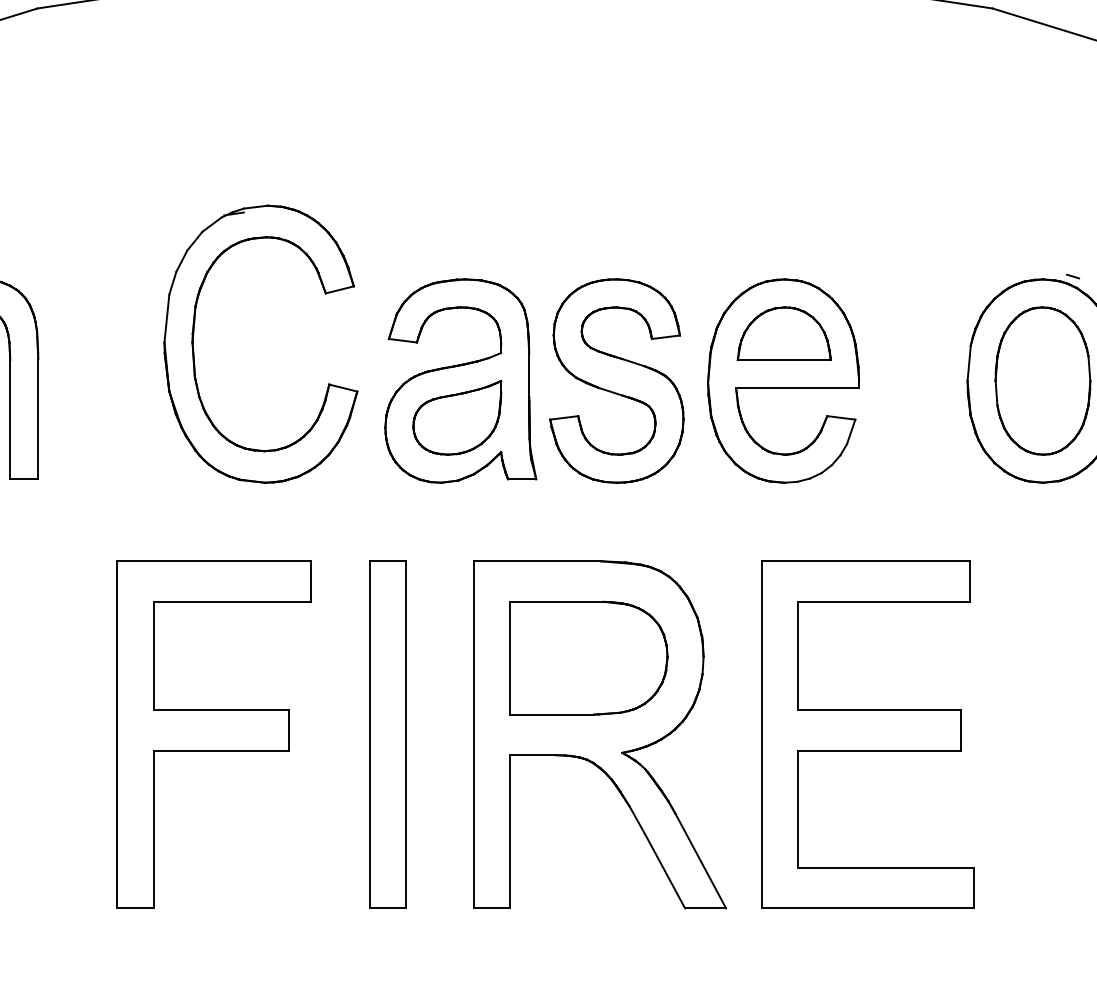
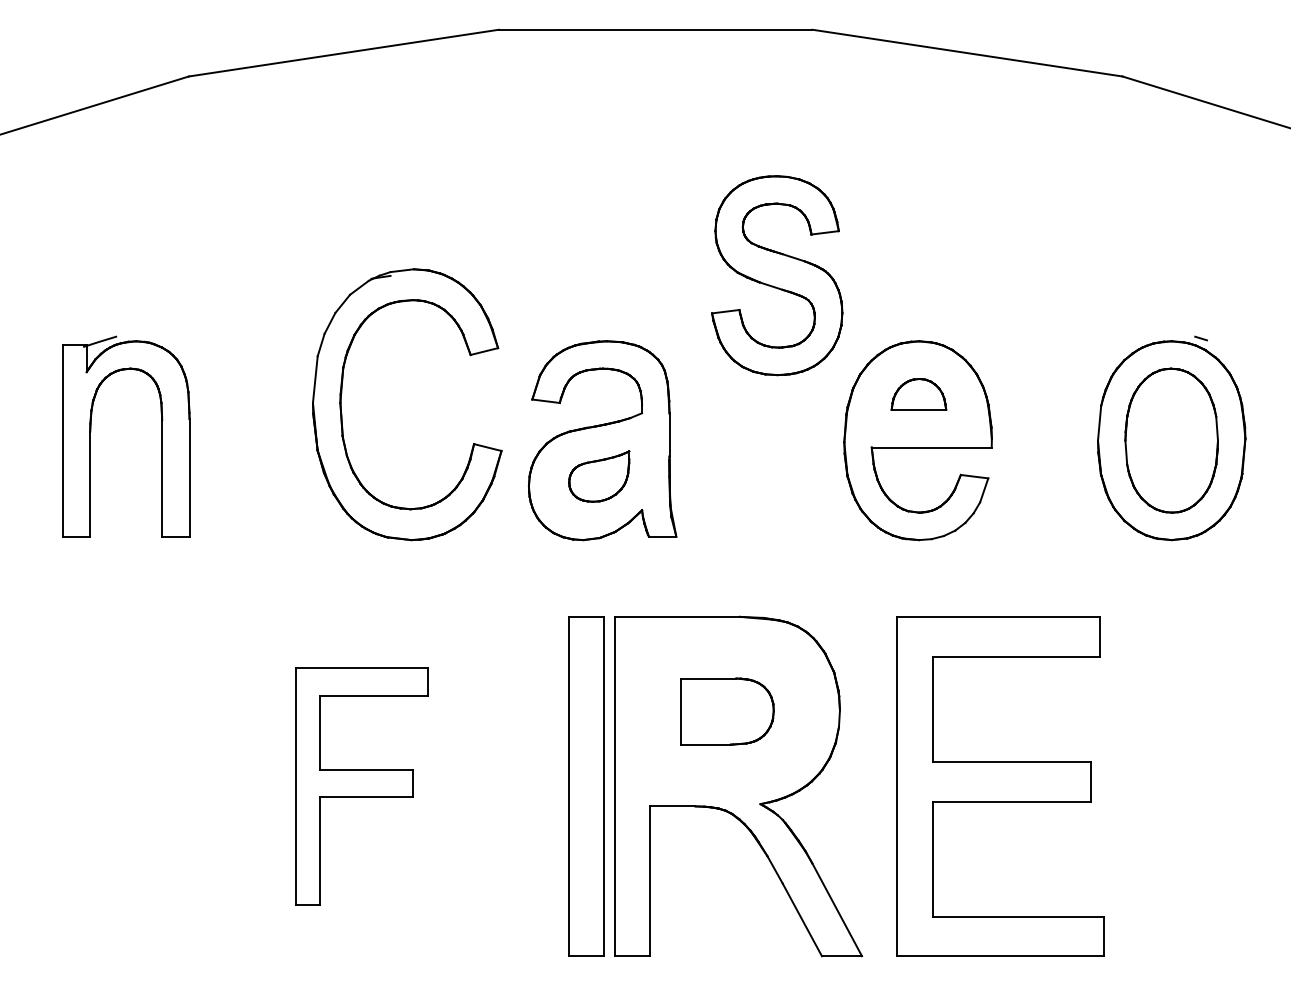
part: (783, 333) -> (918, 394), size x0.6
part: (617, 380) -> (777, 275), moved
part: (457, 417) -> (599, 476), size x0.7
part: (588, 658) -> (727, 711), size x0.6
part: (214, 734) -> (361, 786), size x0.7
part: (388, 734) -> (586, 786), moved

